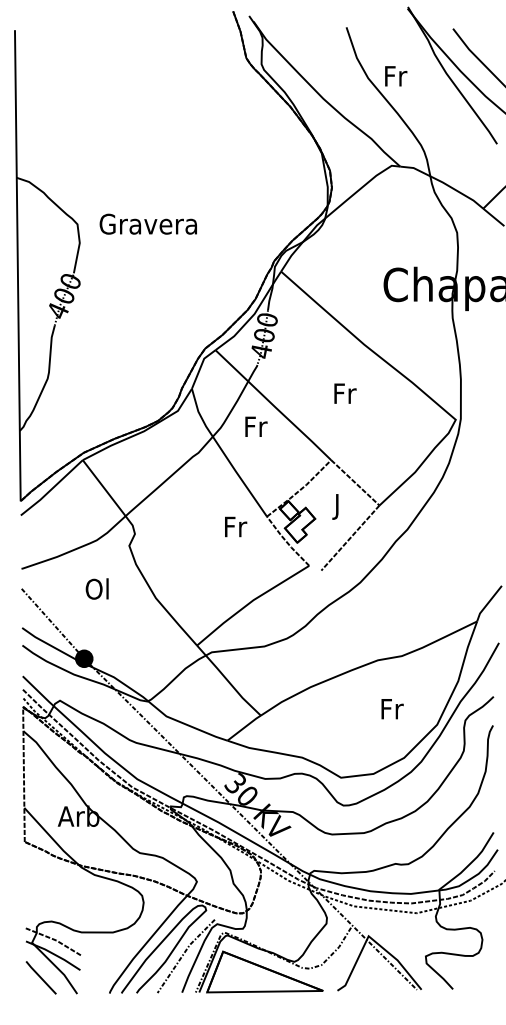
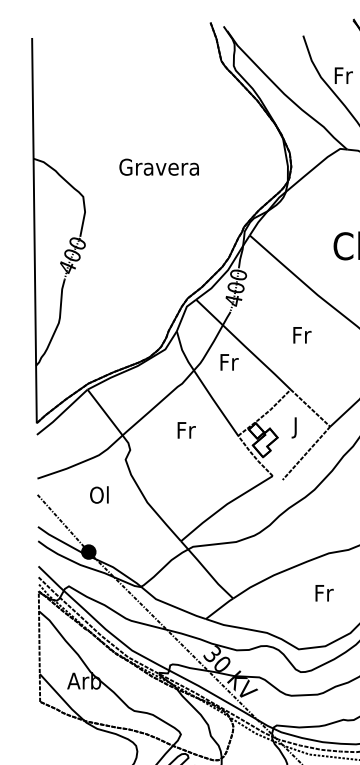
text: (147, 223) -> (158, 166), moved
text: (236, 526) -> (187, 429), moved
text: (392, 709) -> (324, 593), moved

